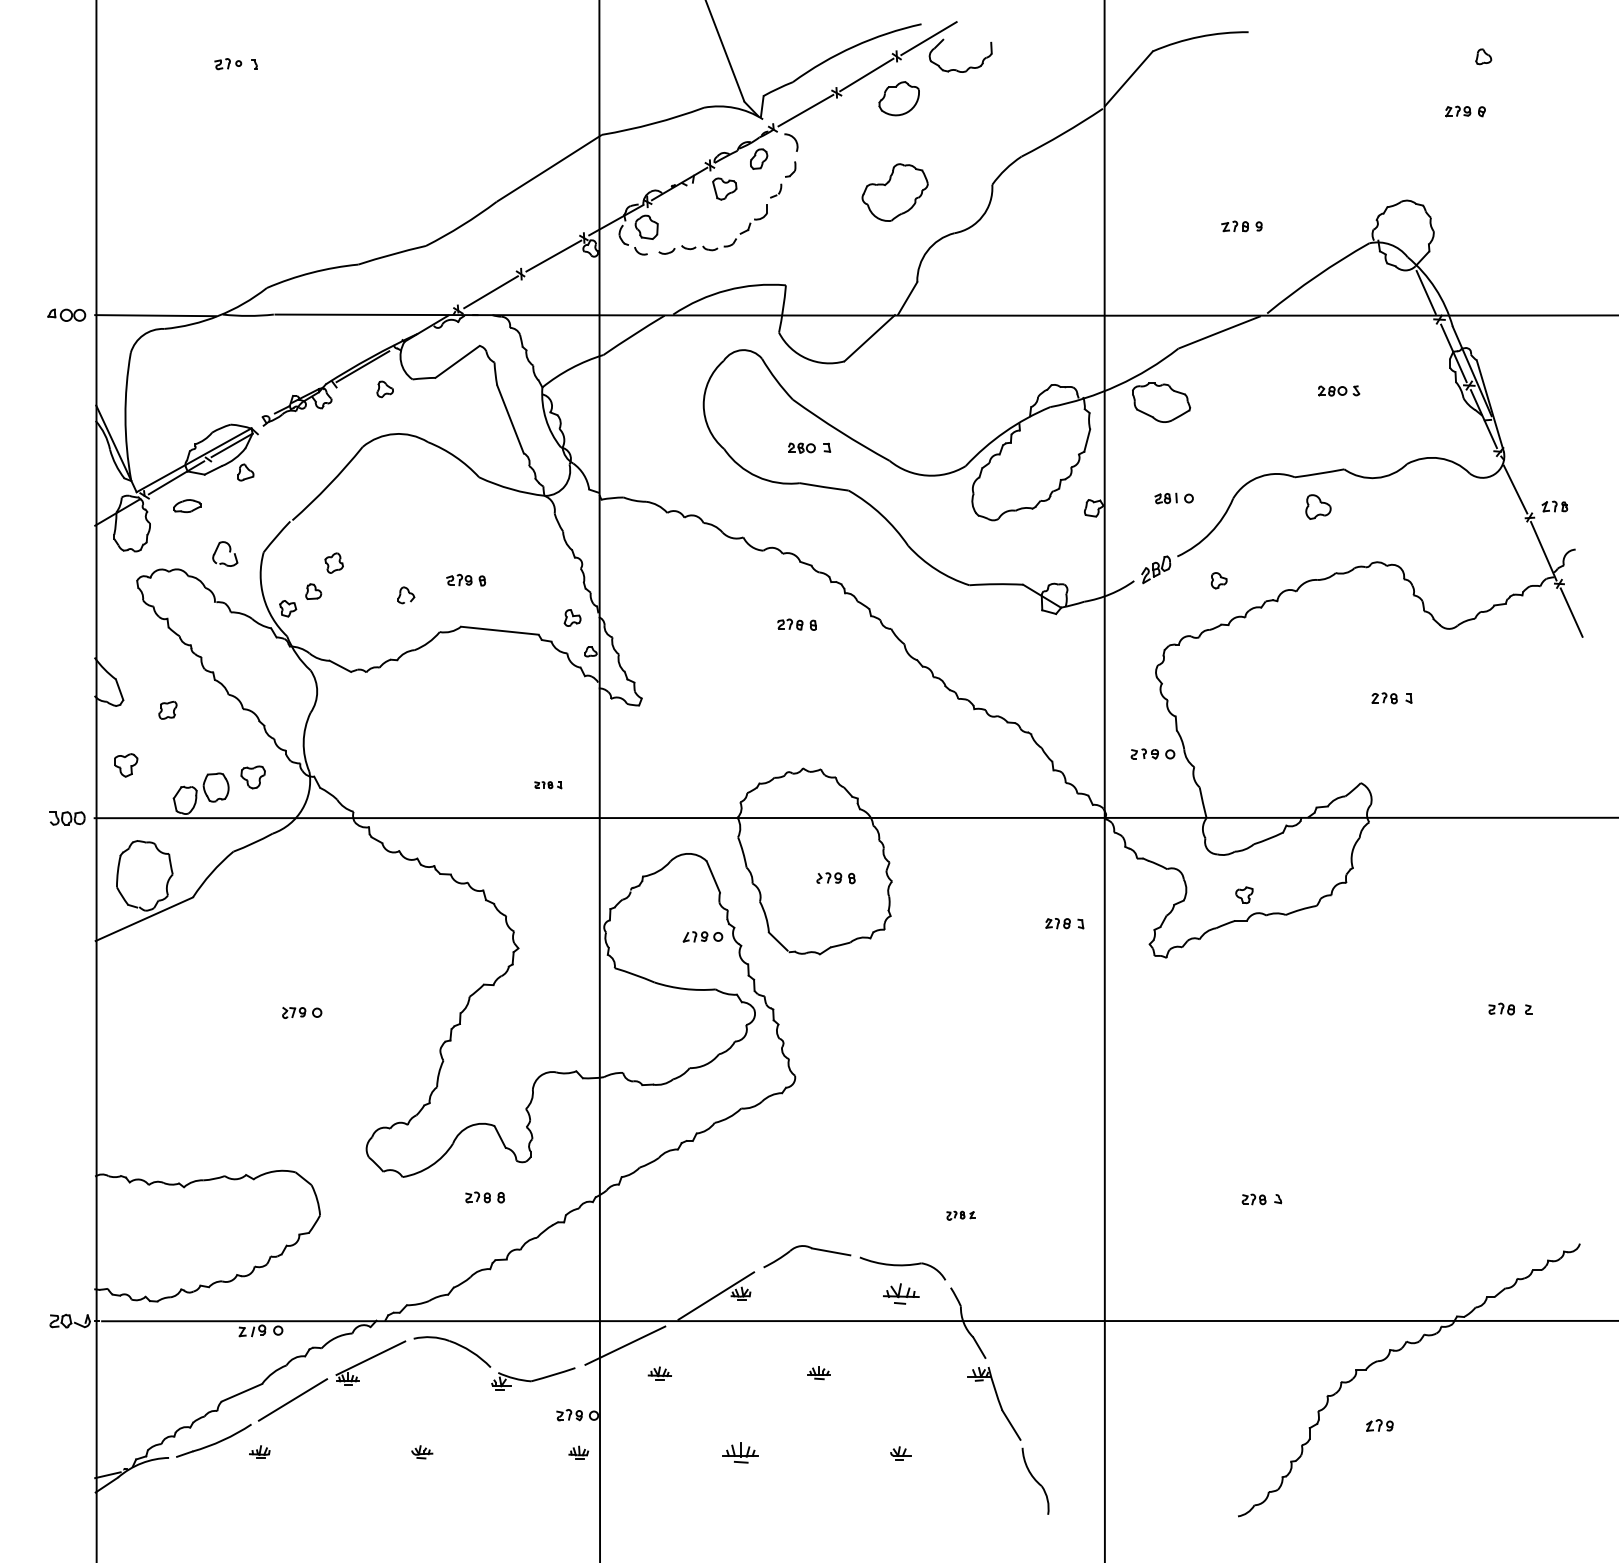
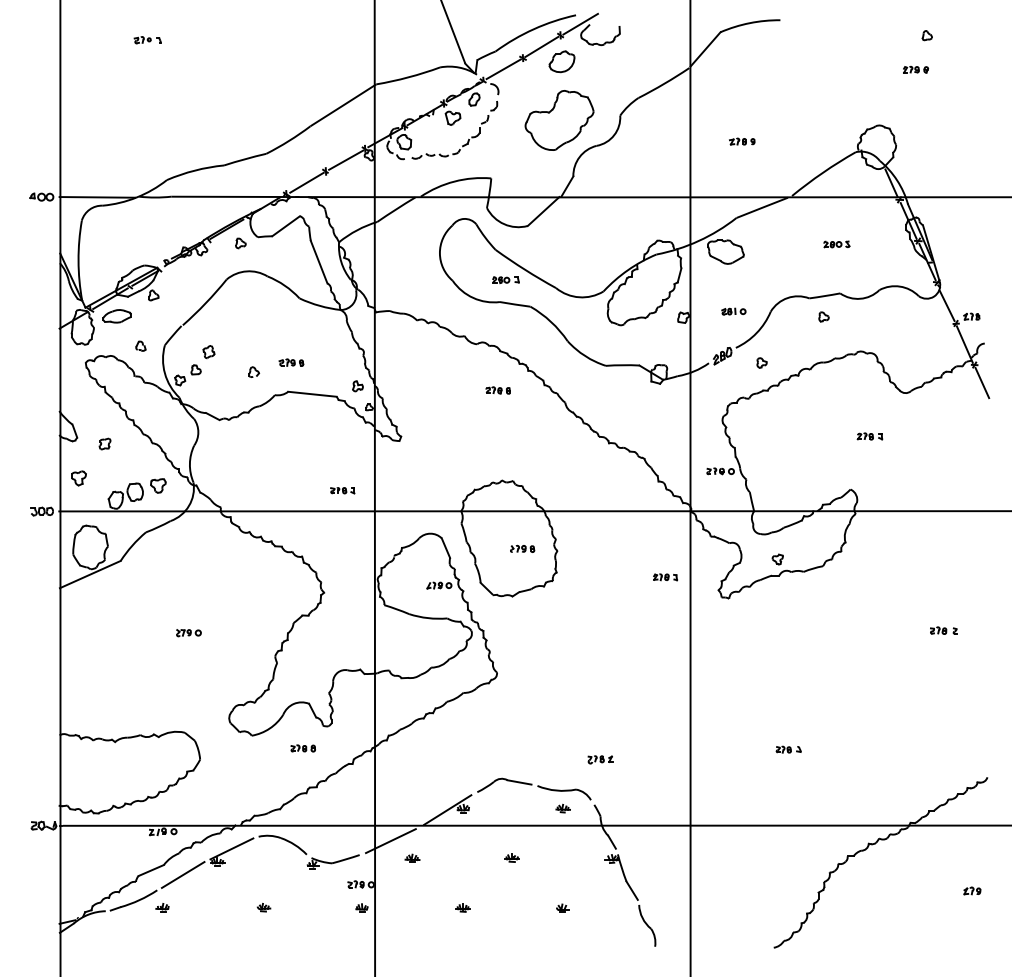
part: (895, 192) -> (559, 120), size x1.67
part: (1242, 226) -> (742, 141), moved
part: (186, 506) -> (116, 316), size x1.67
part: (1317, 506) -> (823, 316), size x0.62
part: (224, 552) -> (140, 345), size x0.62
part: (547, 784) -> (342, 490), size x1.43
part: (960, 1215) -> (600, 759), size x1.43
part: (899, 1293) -> (562, 808), size x0.62
part: (1379, 1424) -> (972, 890), moved
part: (739, 1451) -> (462, 907), size x0.62

